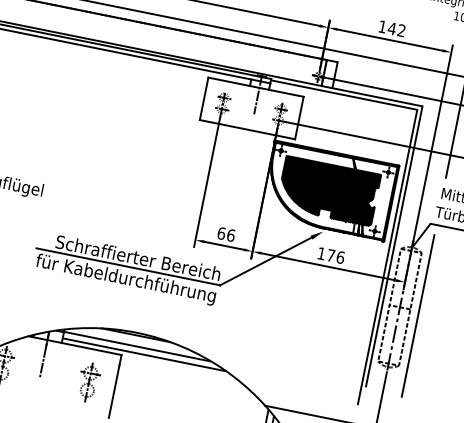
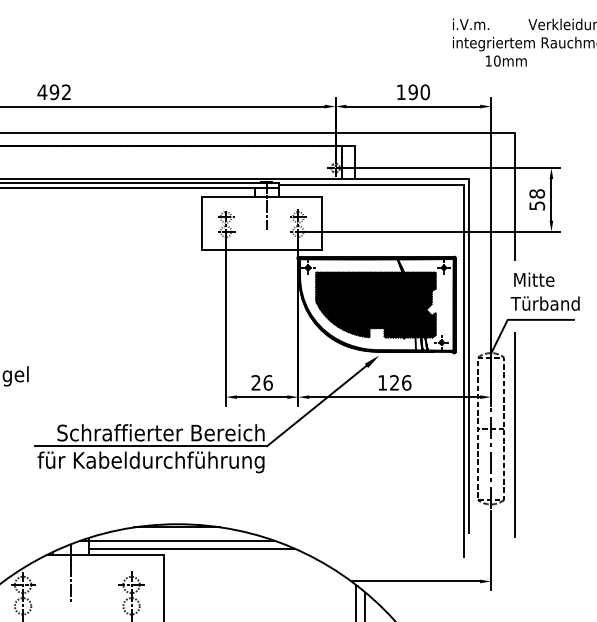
text: (397, 29) -> (419, 92), 142 -> 190
text: (221, 233) -> (255, 382), 66 -> 26
text: (331, 255) -> (394, 382), 176 -> 126

